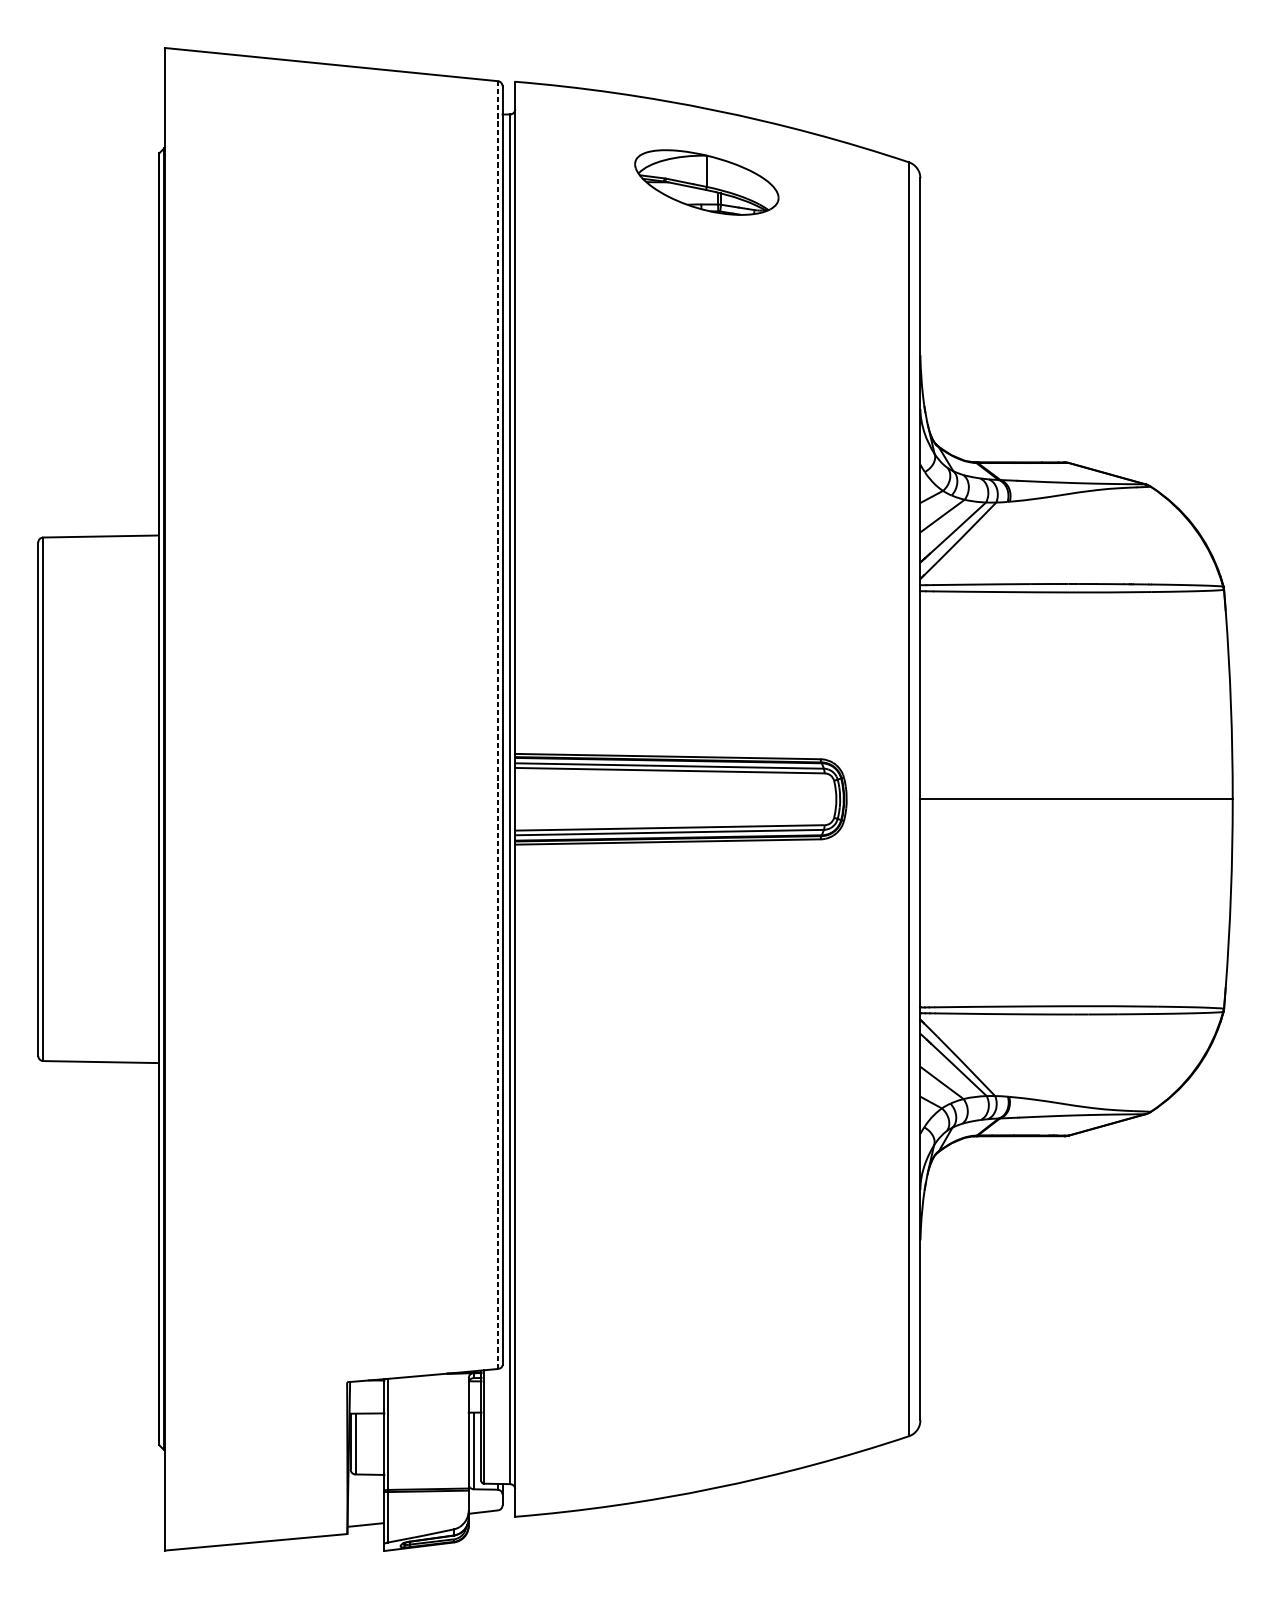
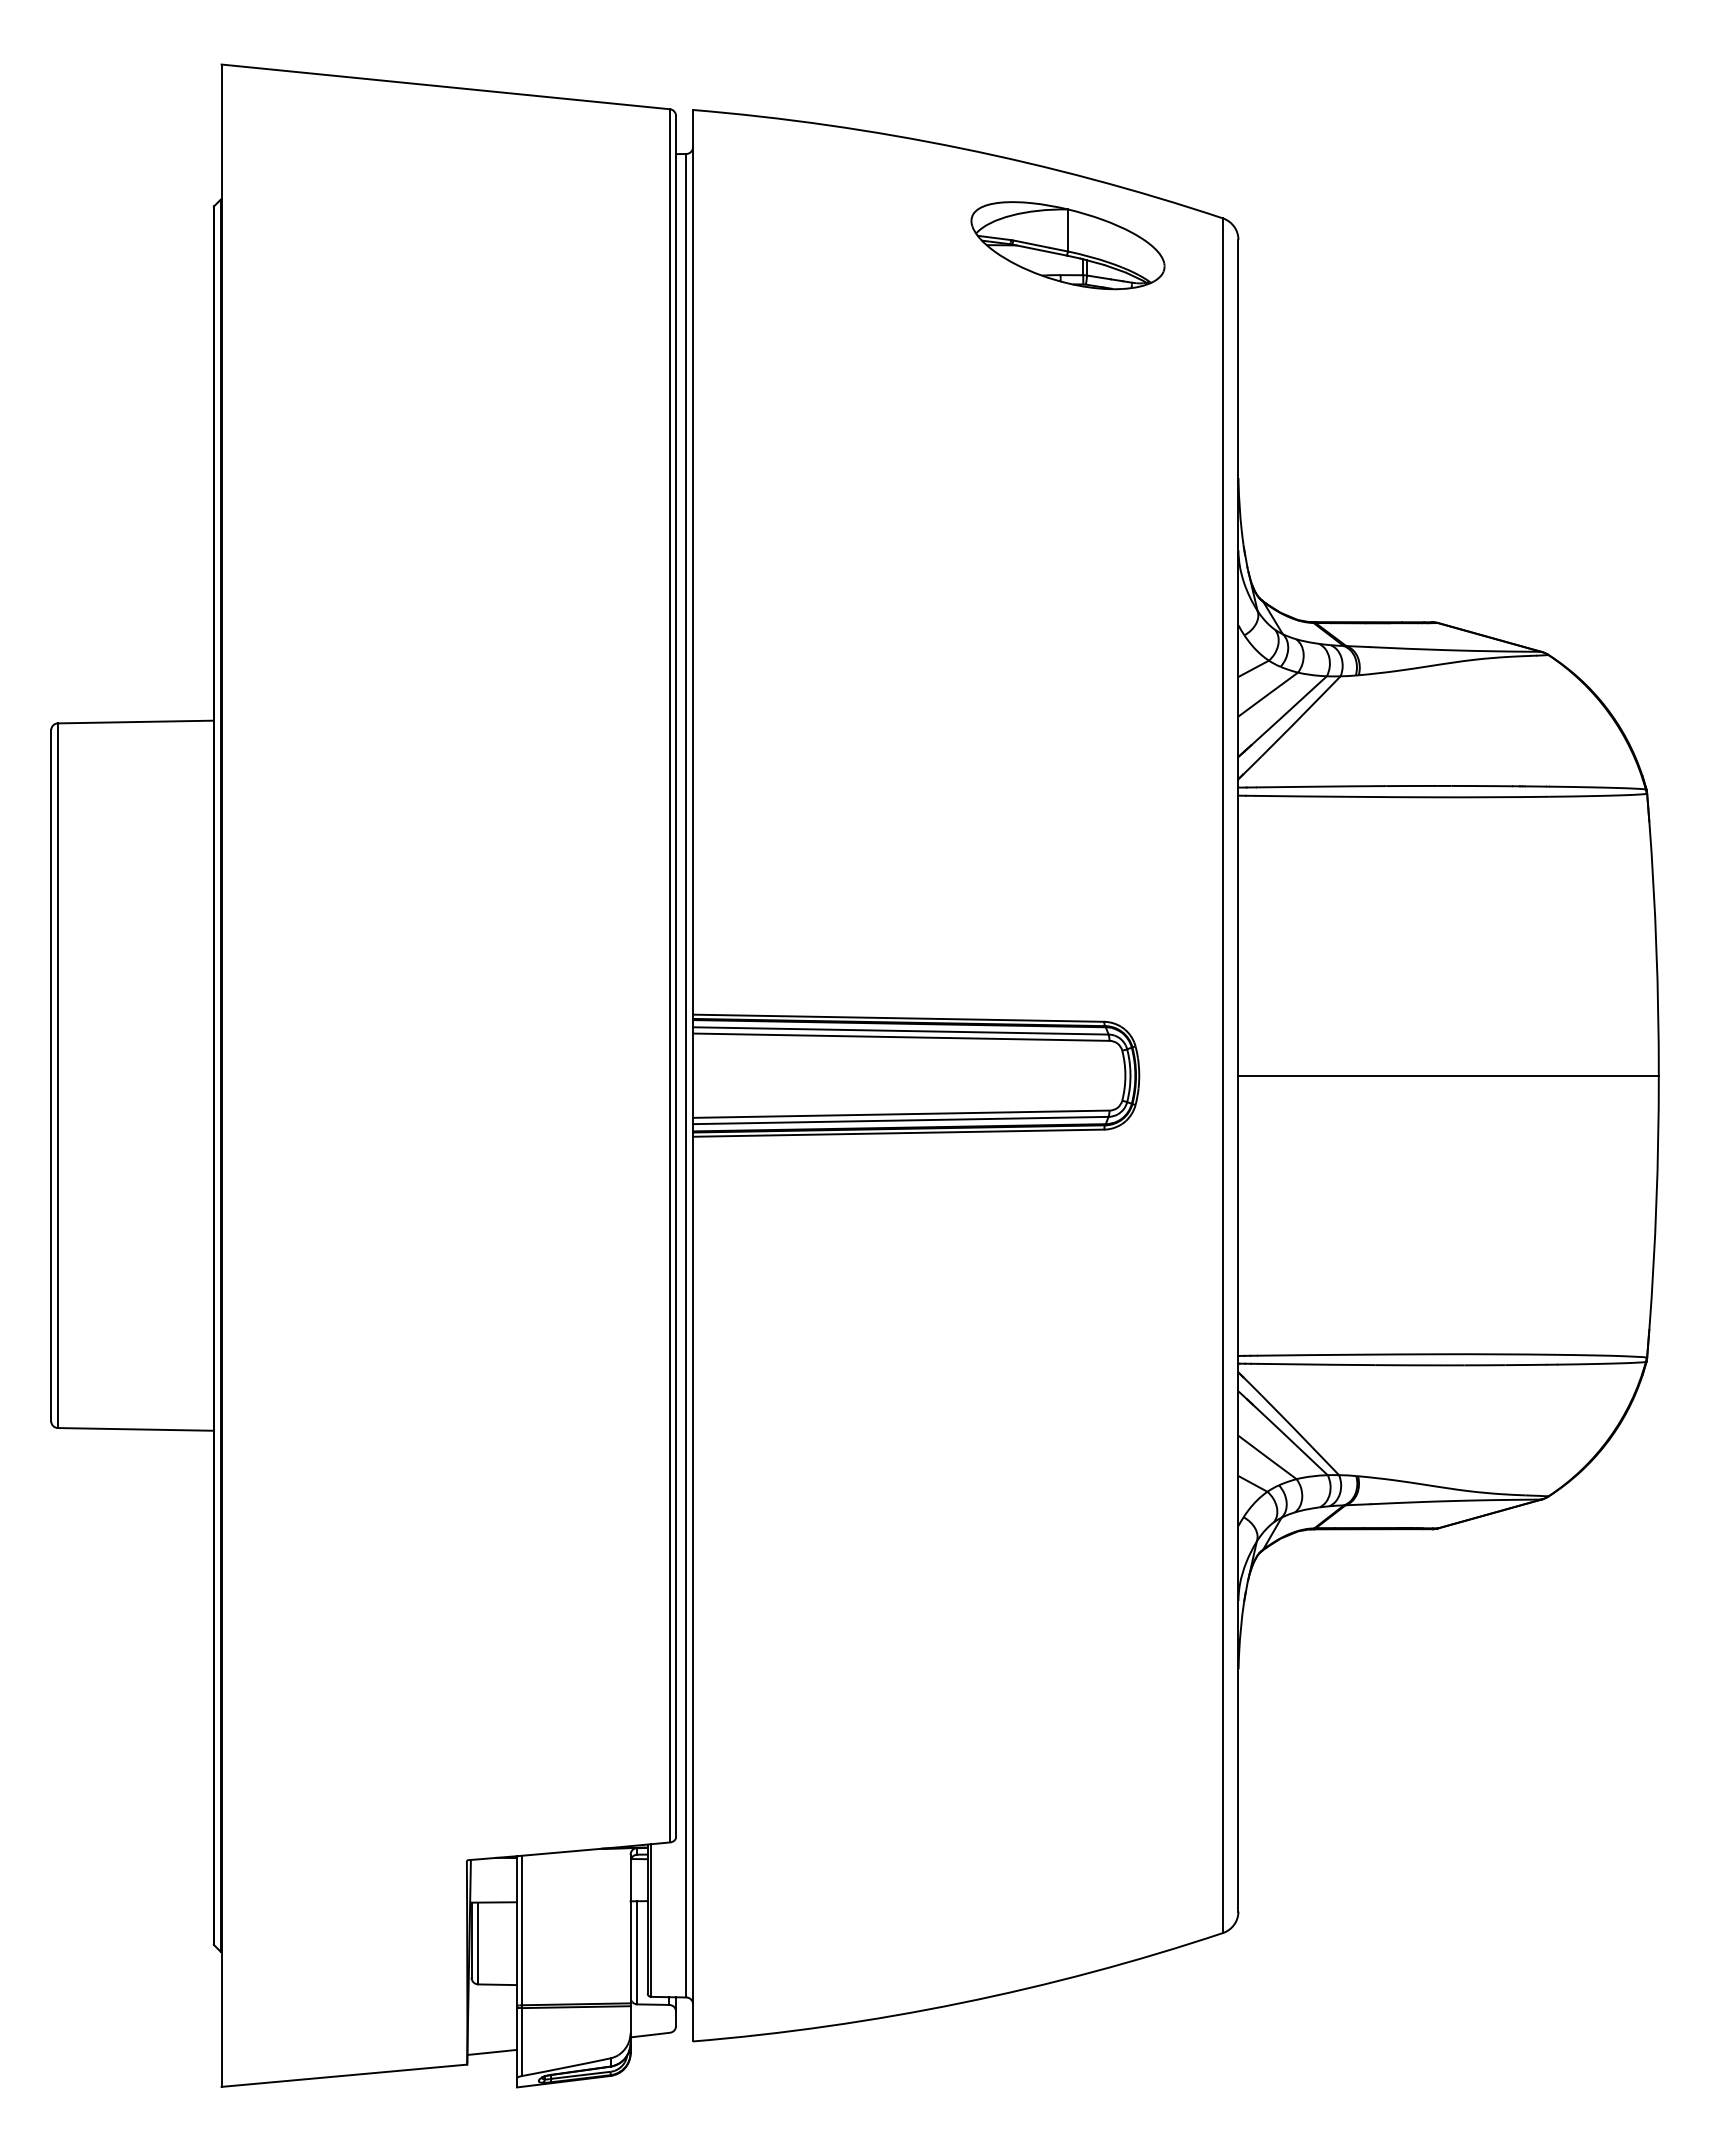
part: (706, 182) -> (1067, 245), moved
line: (498, 724) -> (670, 975), dashed -> solid

